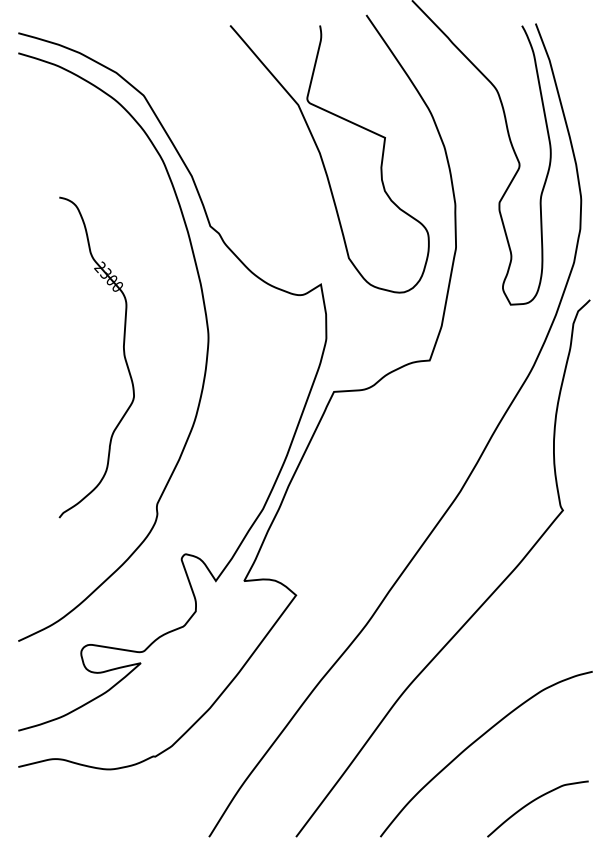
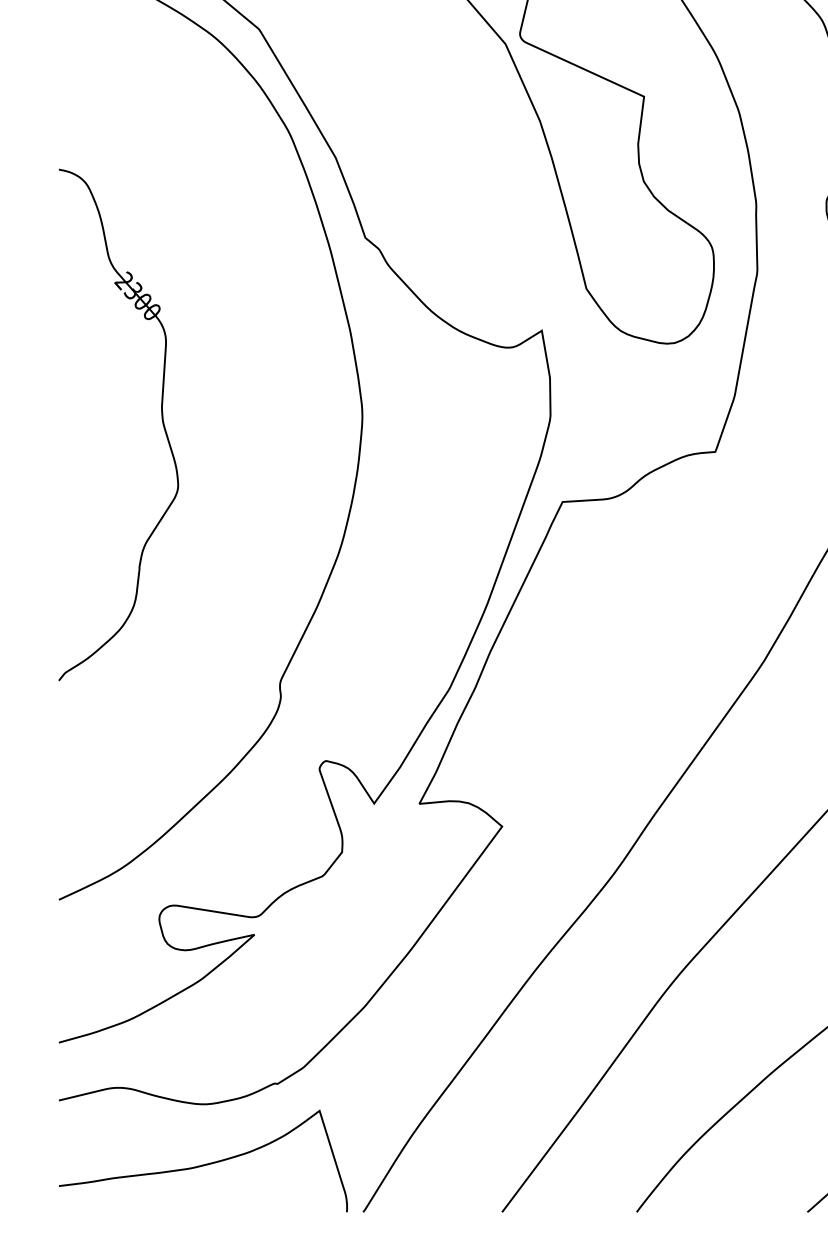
part: (123, 356) -> (161, 423), moved
curve: (108, 806) -> (202, 1163), added

